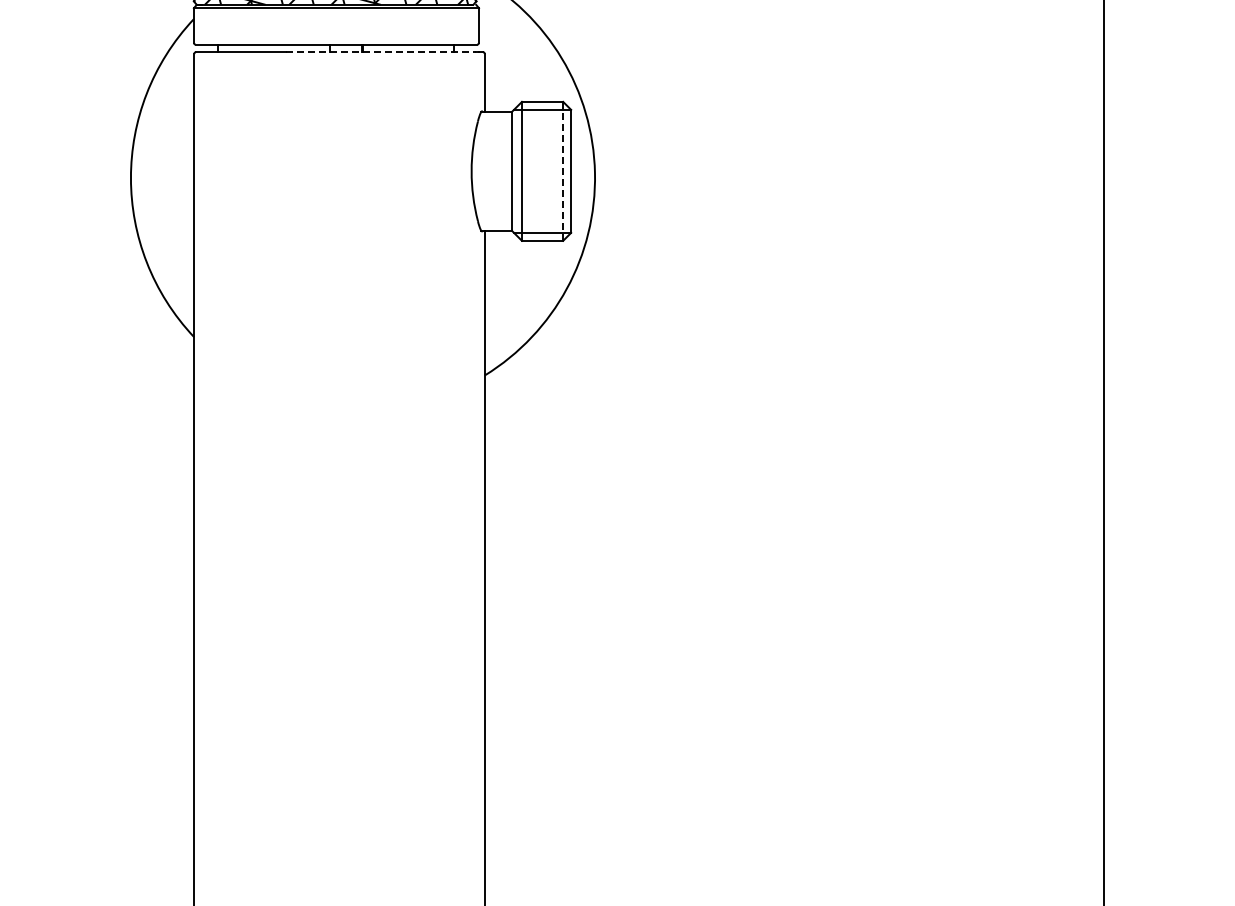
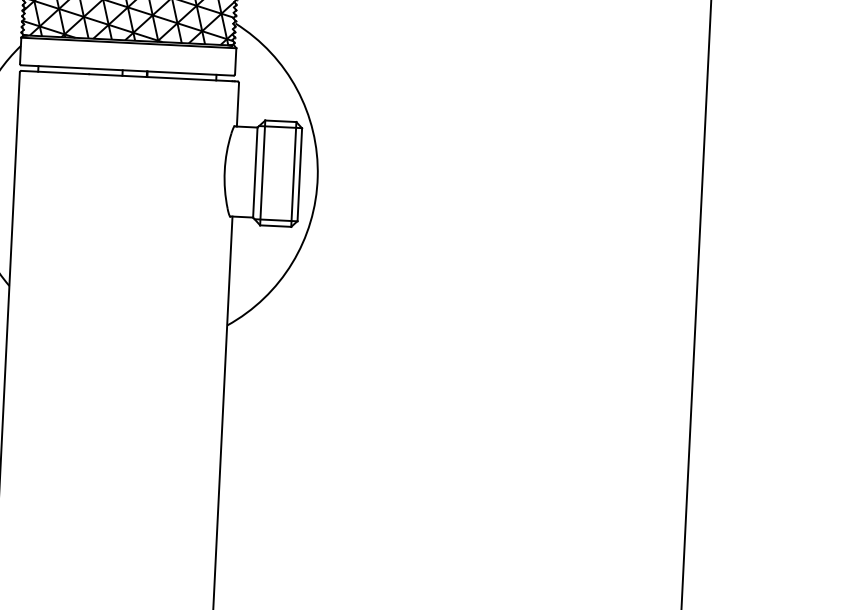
line: (381, 52) -> (161, 78), dashed -> solid
line: (563, 170) -> (294, 173), dashed -> solid

